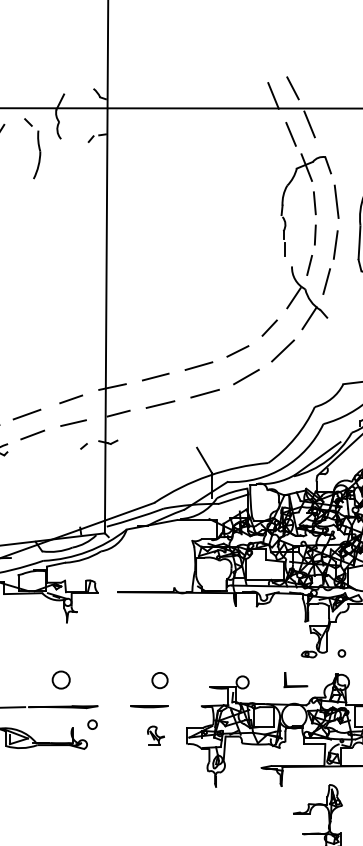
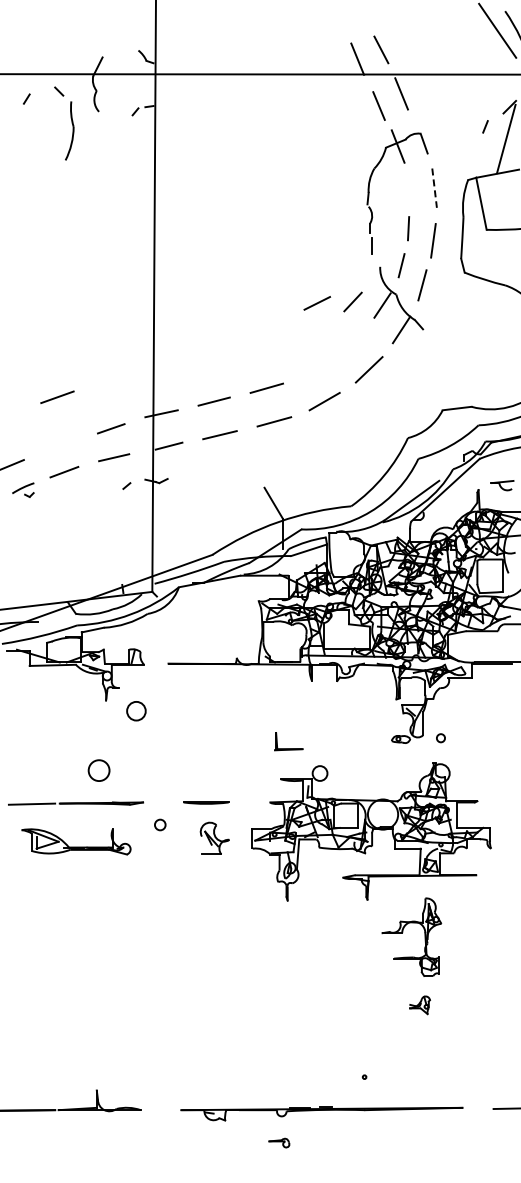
line: (314, 202) -> (407, 189), removed
line: (336, 202) -> (434, 188), solid -> dashed
line: (269, 327) -> (352, 301), moved
line: (237, 351) -> (316, 303), moved
line: (27, 413) -> (57, 396), moved
circle: (160, 680) -> (136, 711), moved
part: (295, 685) -> (288, 748), moved
circle: (92, 724) -> (160, 824), moved
part: (155, 735) -> (214, 838), size x1.4

